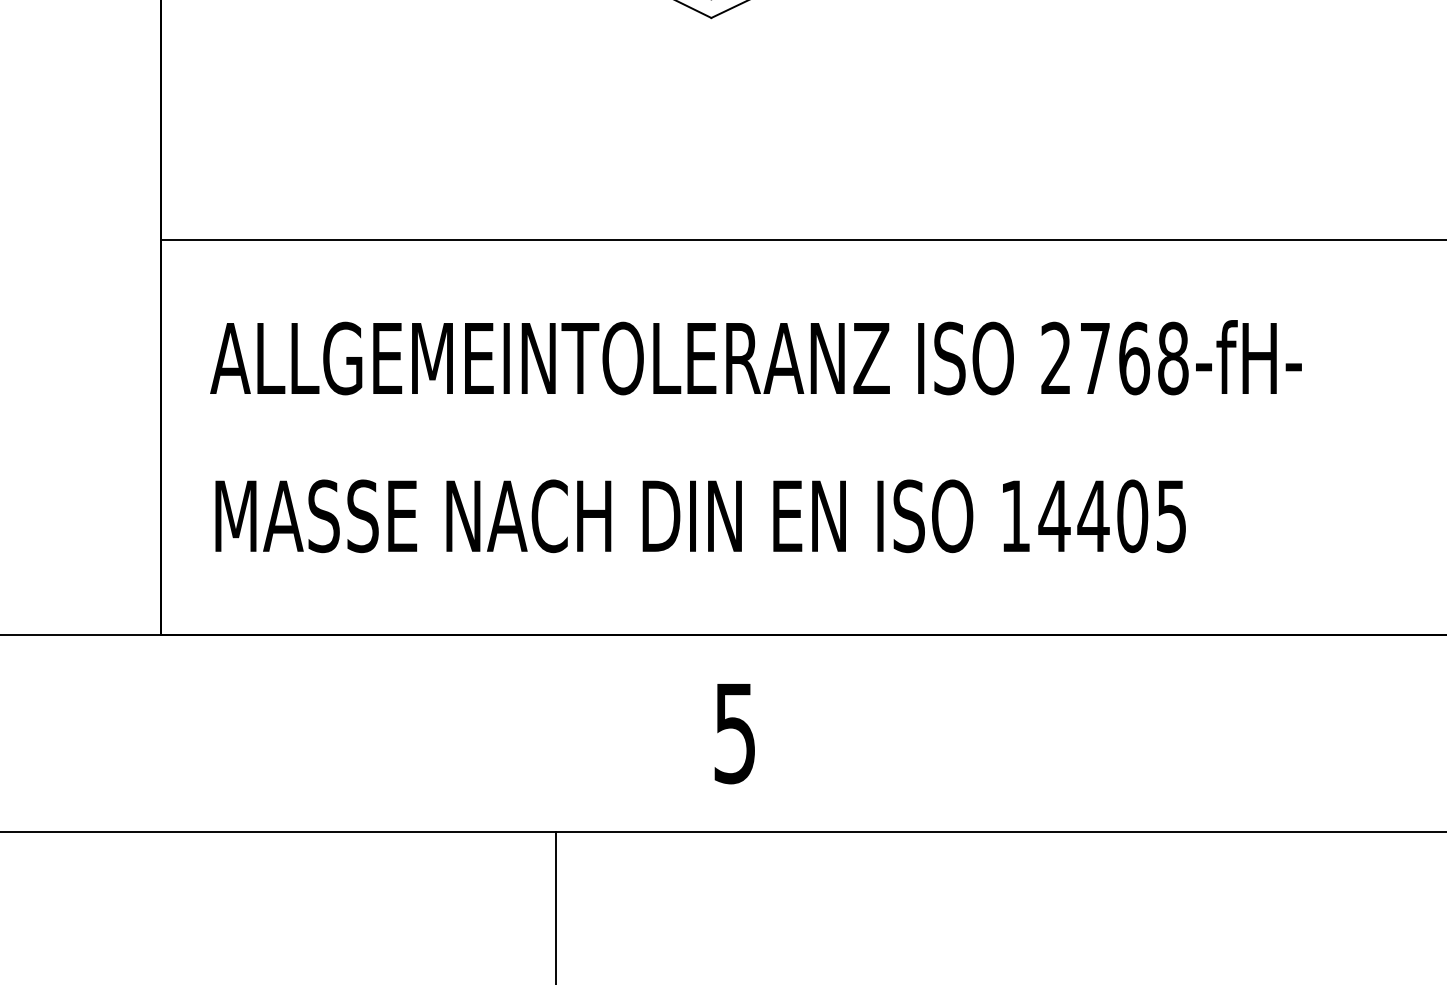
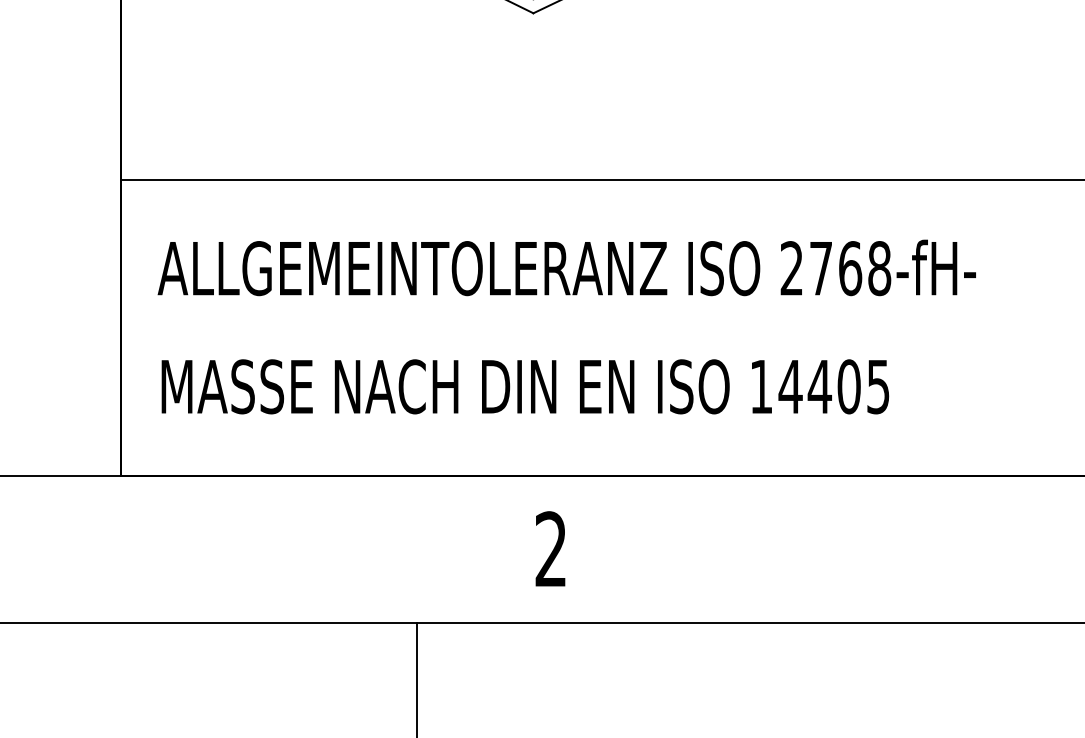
text: (734, 733) -> (550, 549), 5 -> 2

